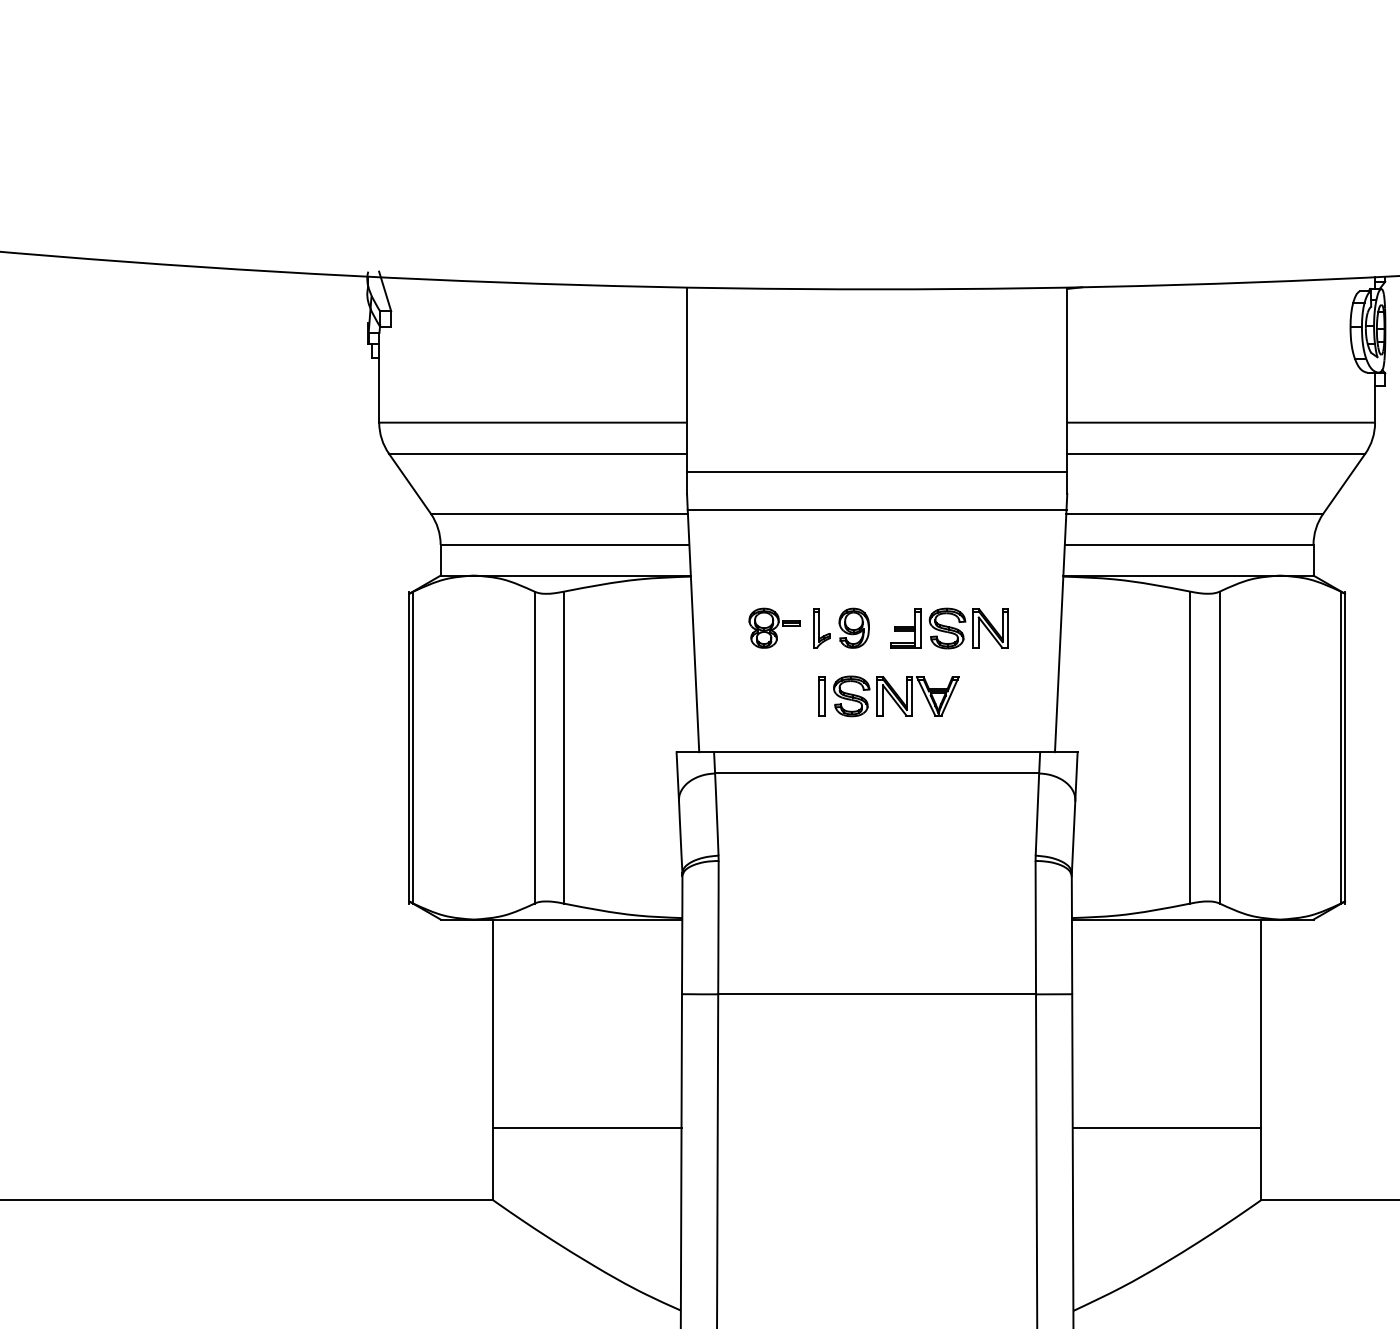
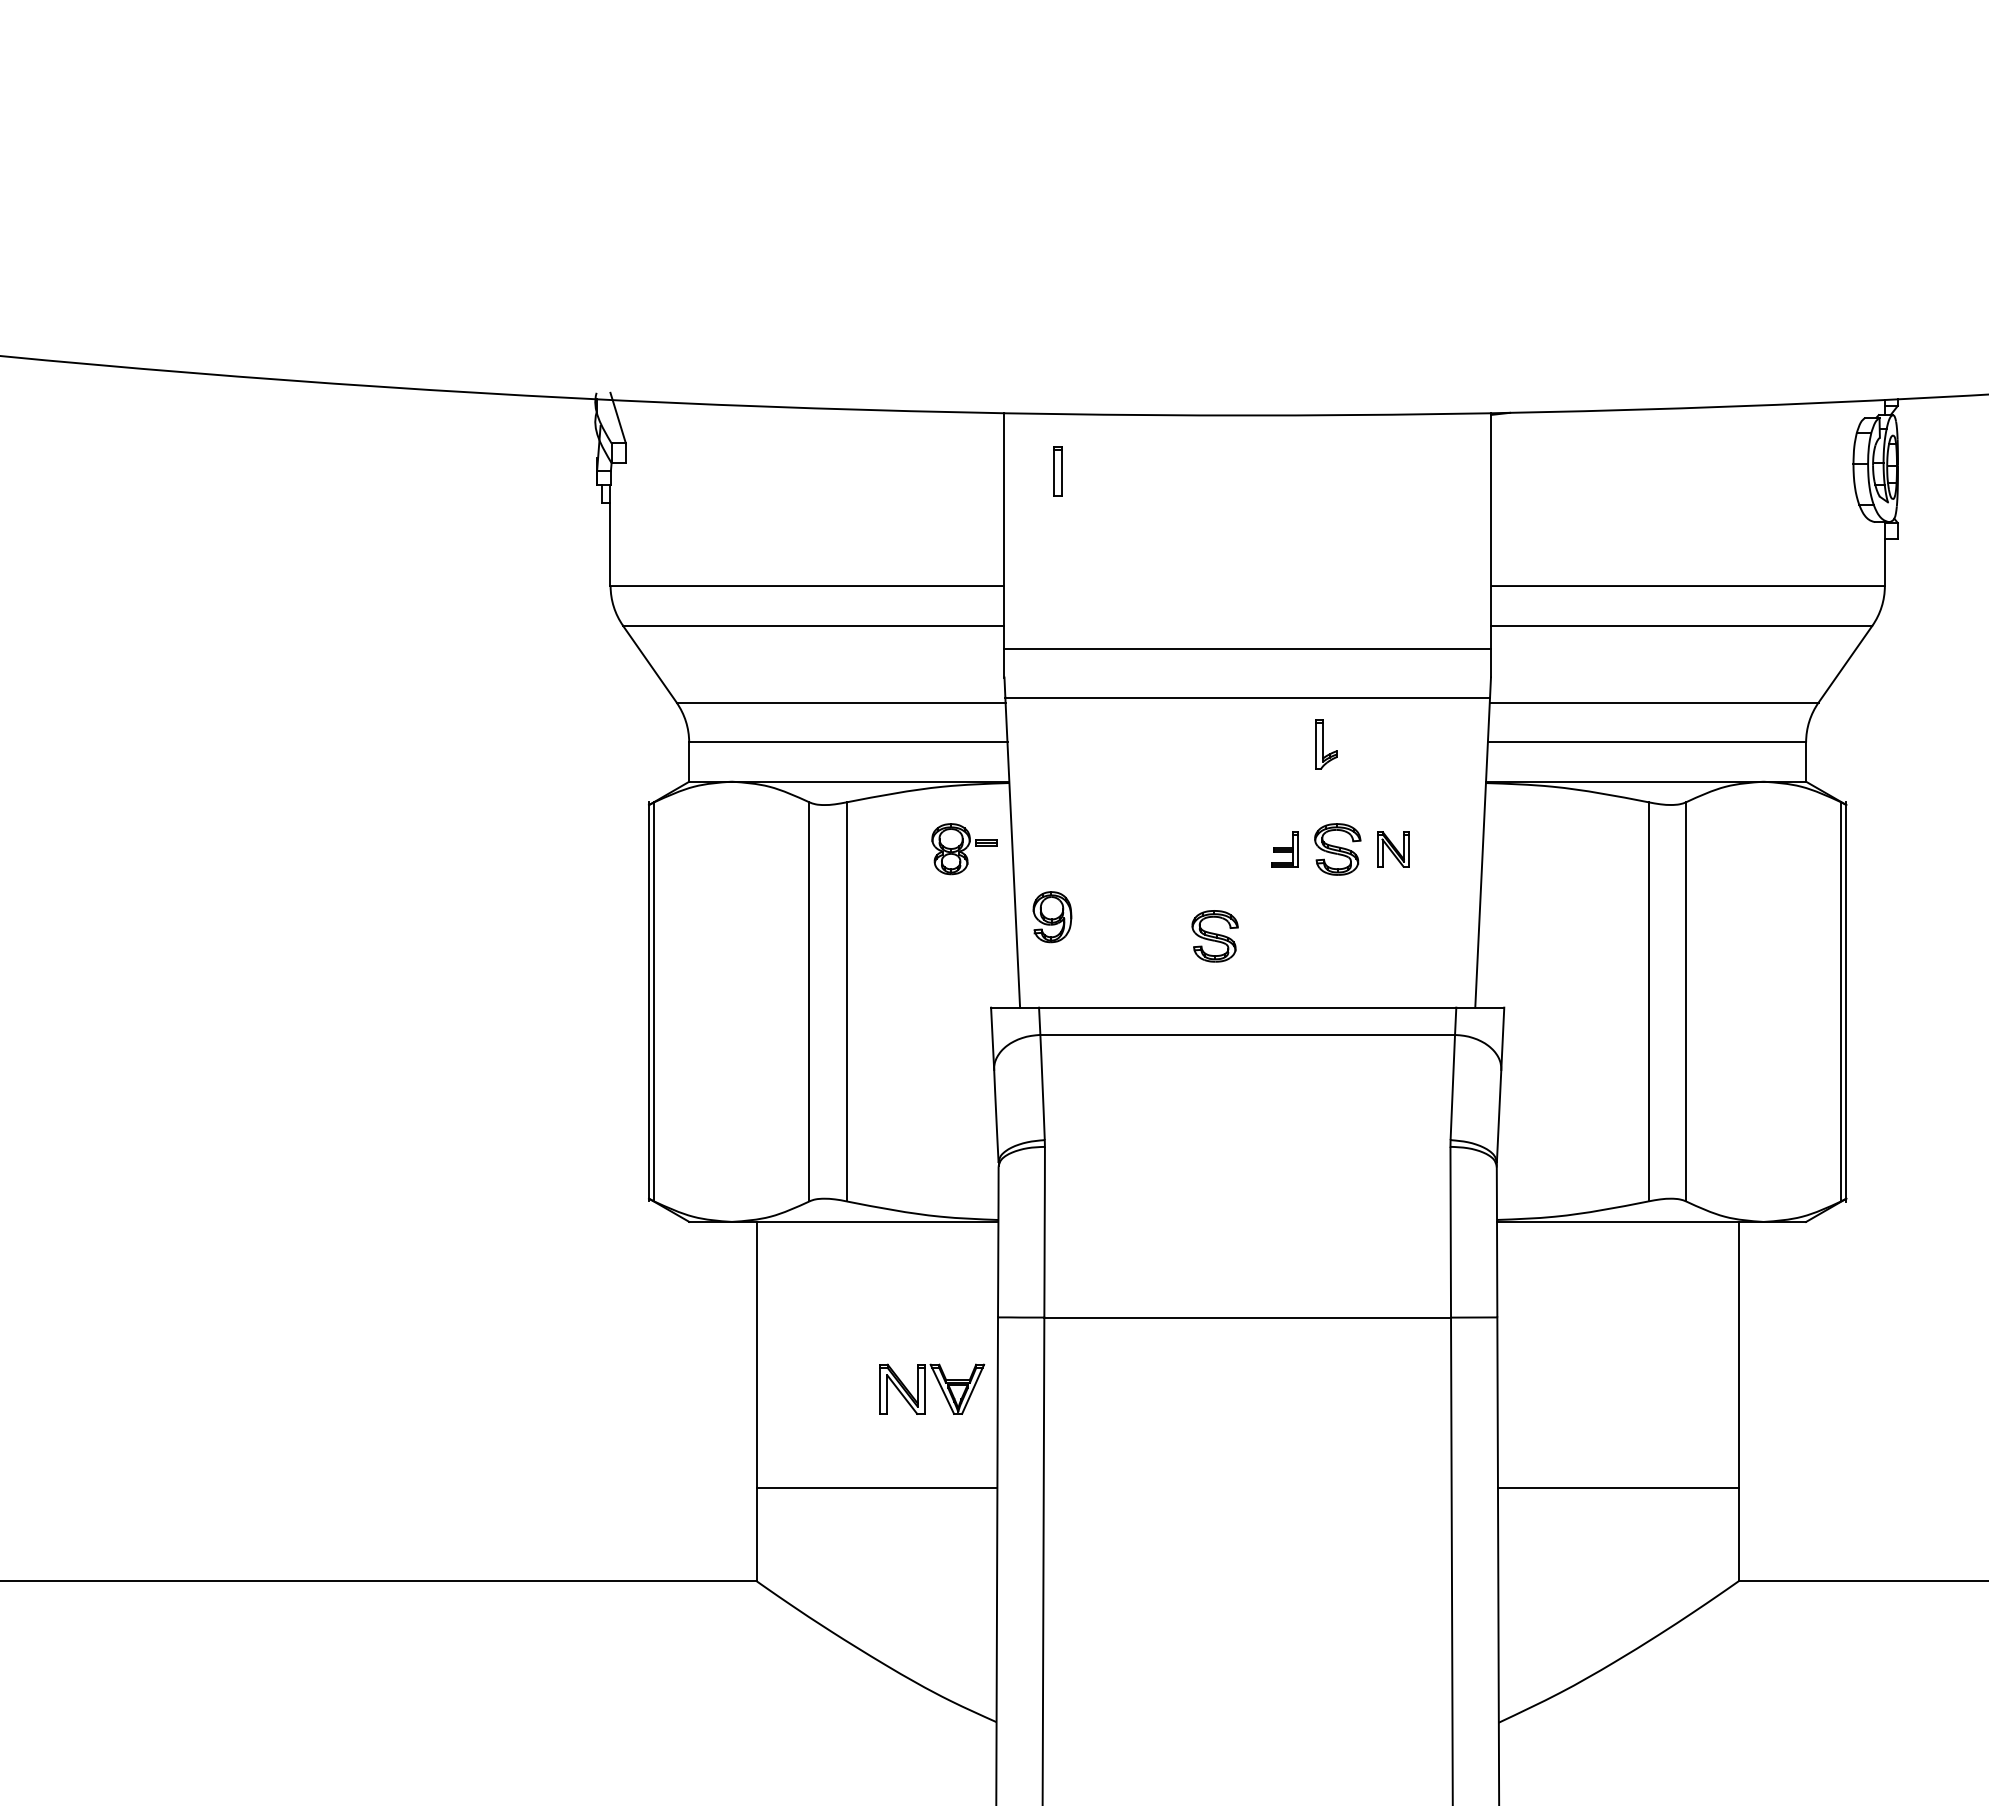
part: (774, 628) -> (964, 849), moved
part: (821, 628) -> (1326, 744), moved
part: (854, 628) -> (1052, 917), moved
part: (905, 628) -> (1284, 849), size x0.7
part: (991, 628) -> (1393, 849), size x0.7
part: (912, 695) -> (925, 1388), moved
part: (821, 696) -> (1057, 471), moved

